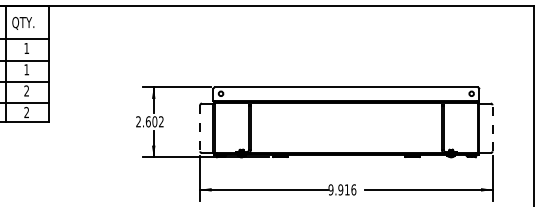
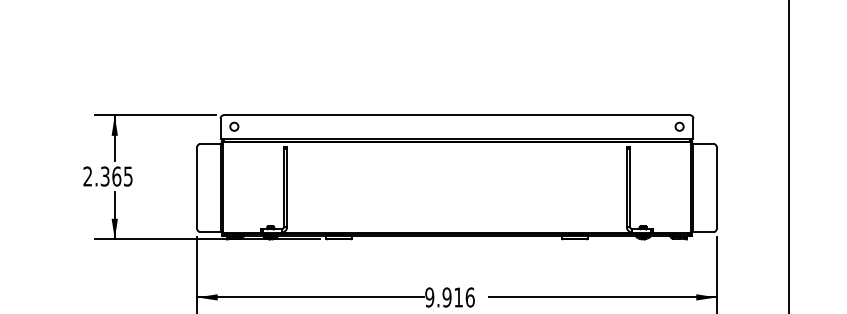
text: (154, 121) -> (116, 175), 2.602 -> 2.365
line: (492, 127) -> (716, 186), dashed -> solid
line: (200, 128) -> (197, 188), dashed -> solid

